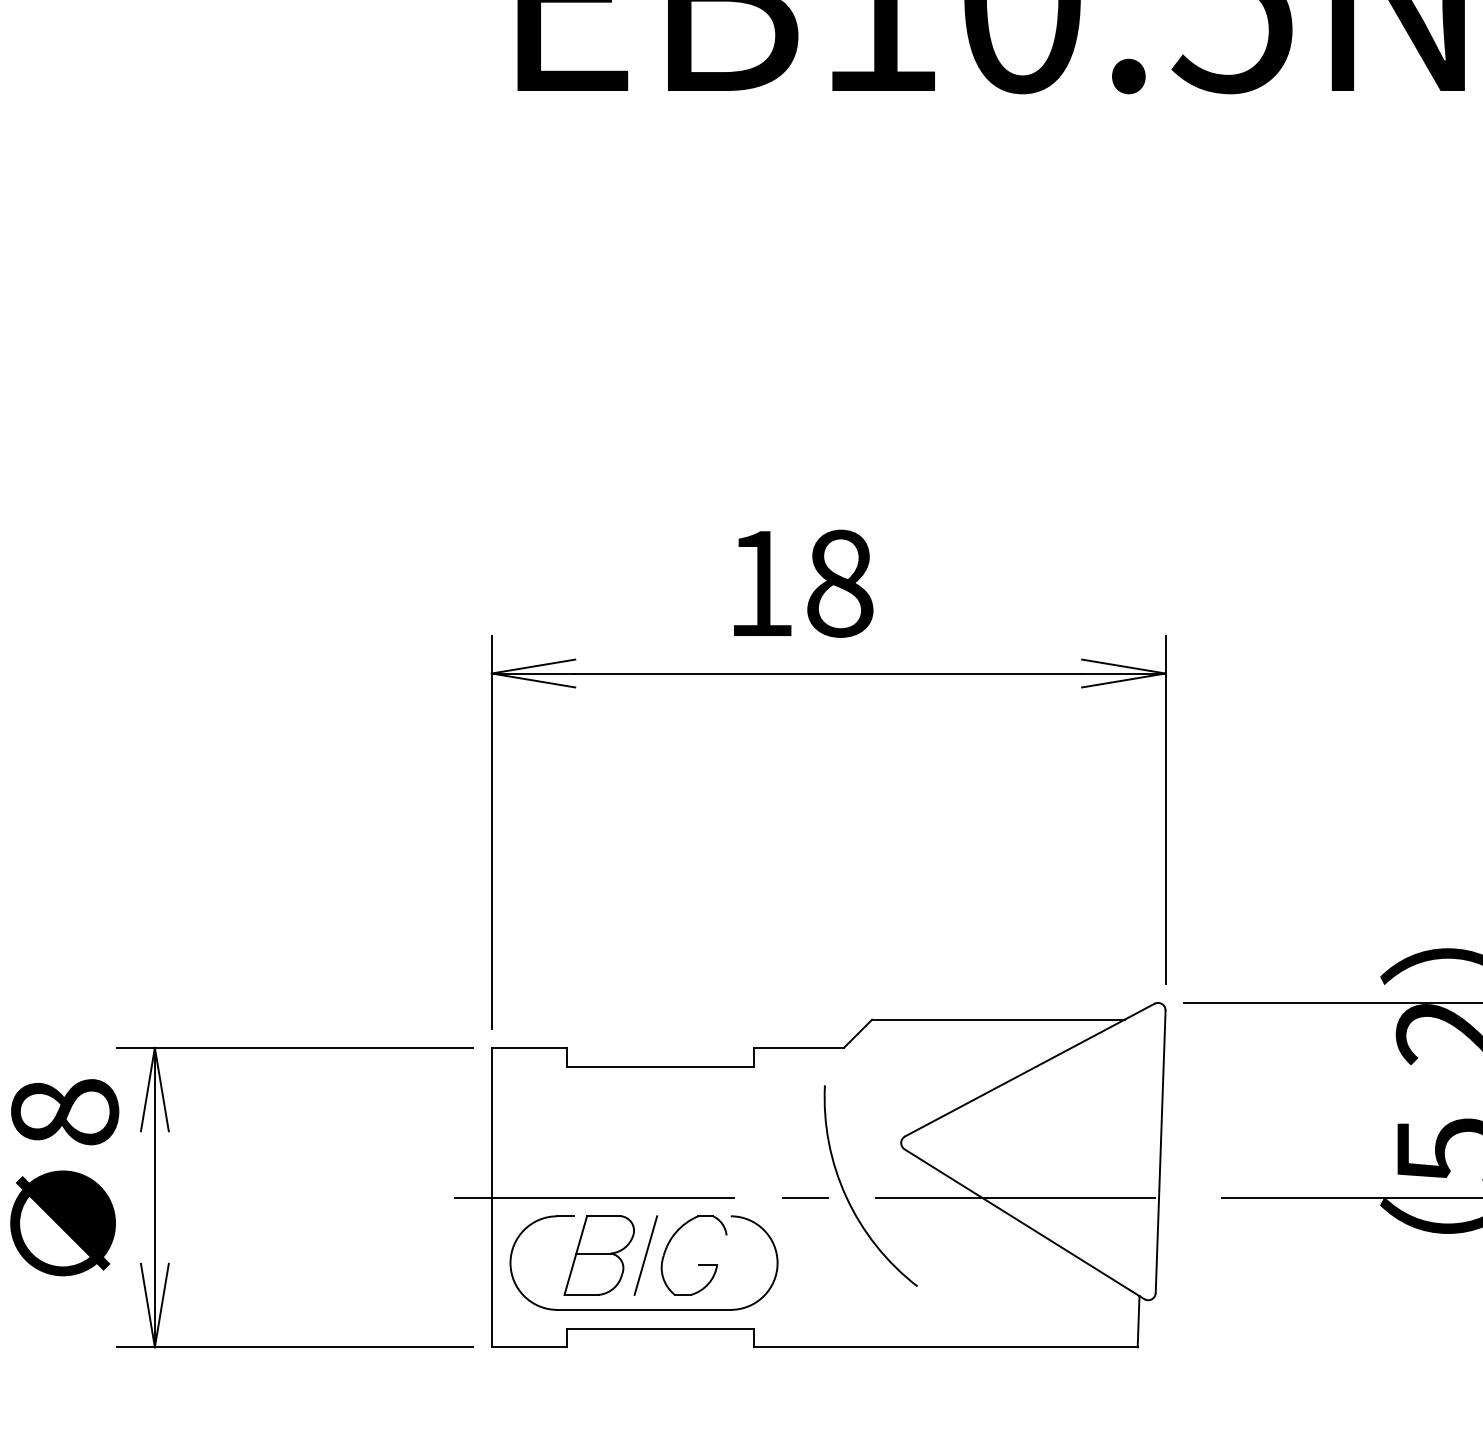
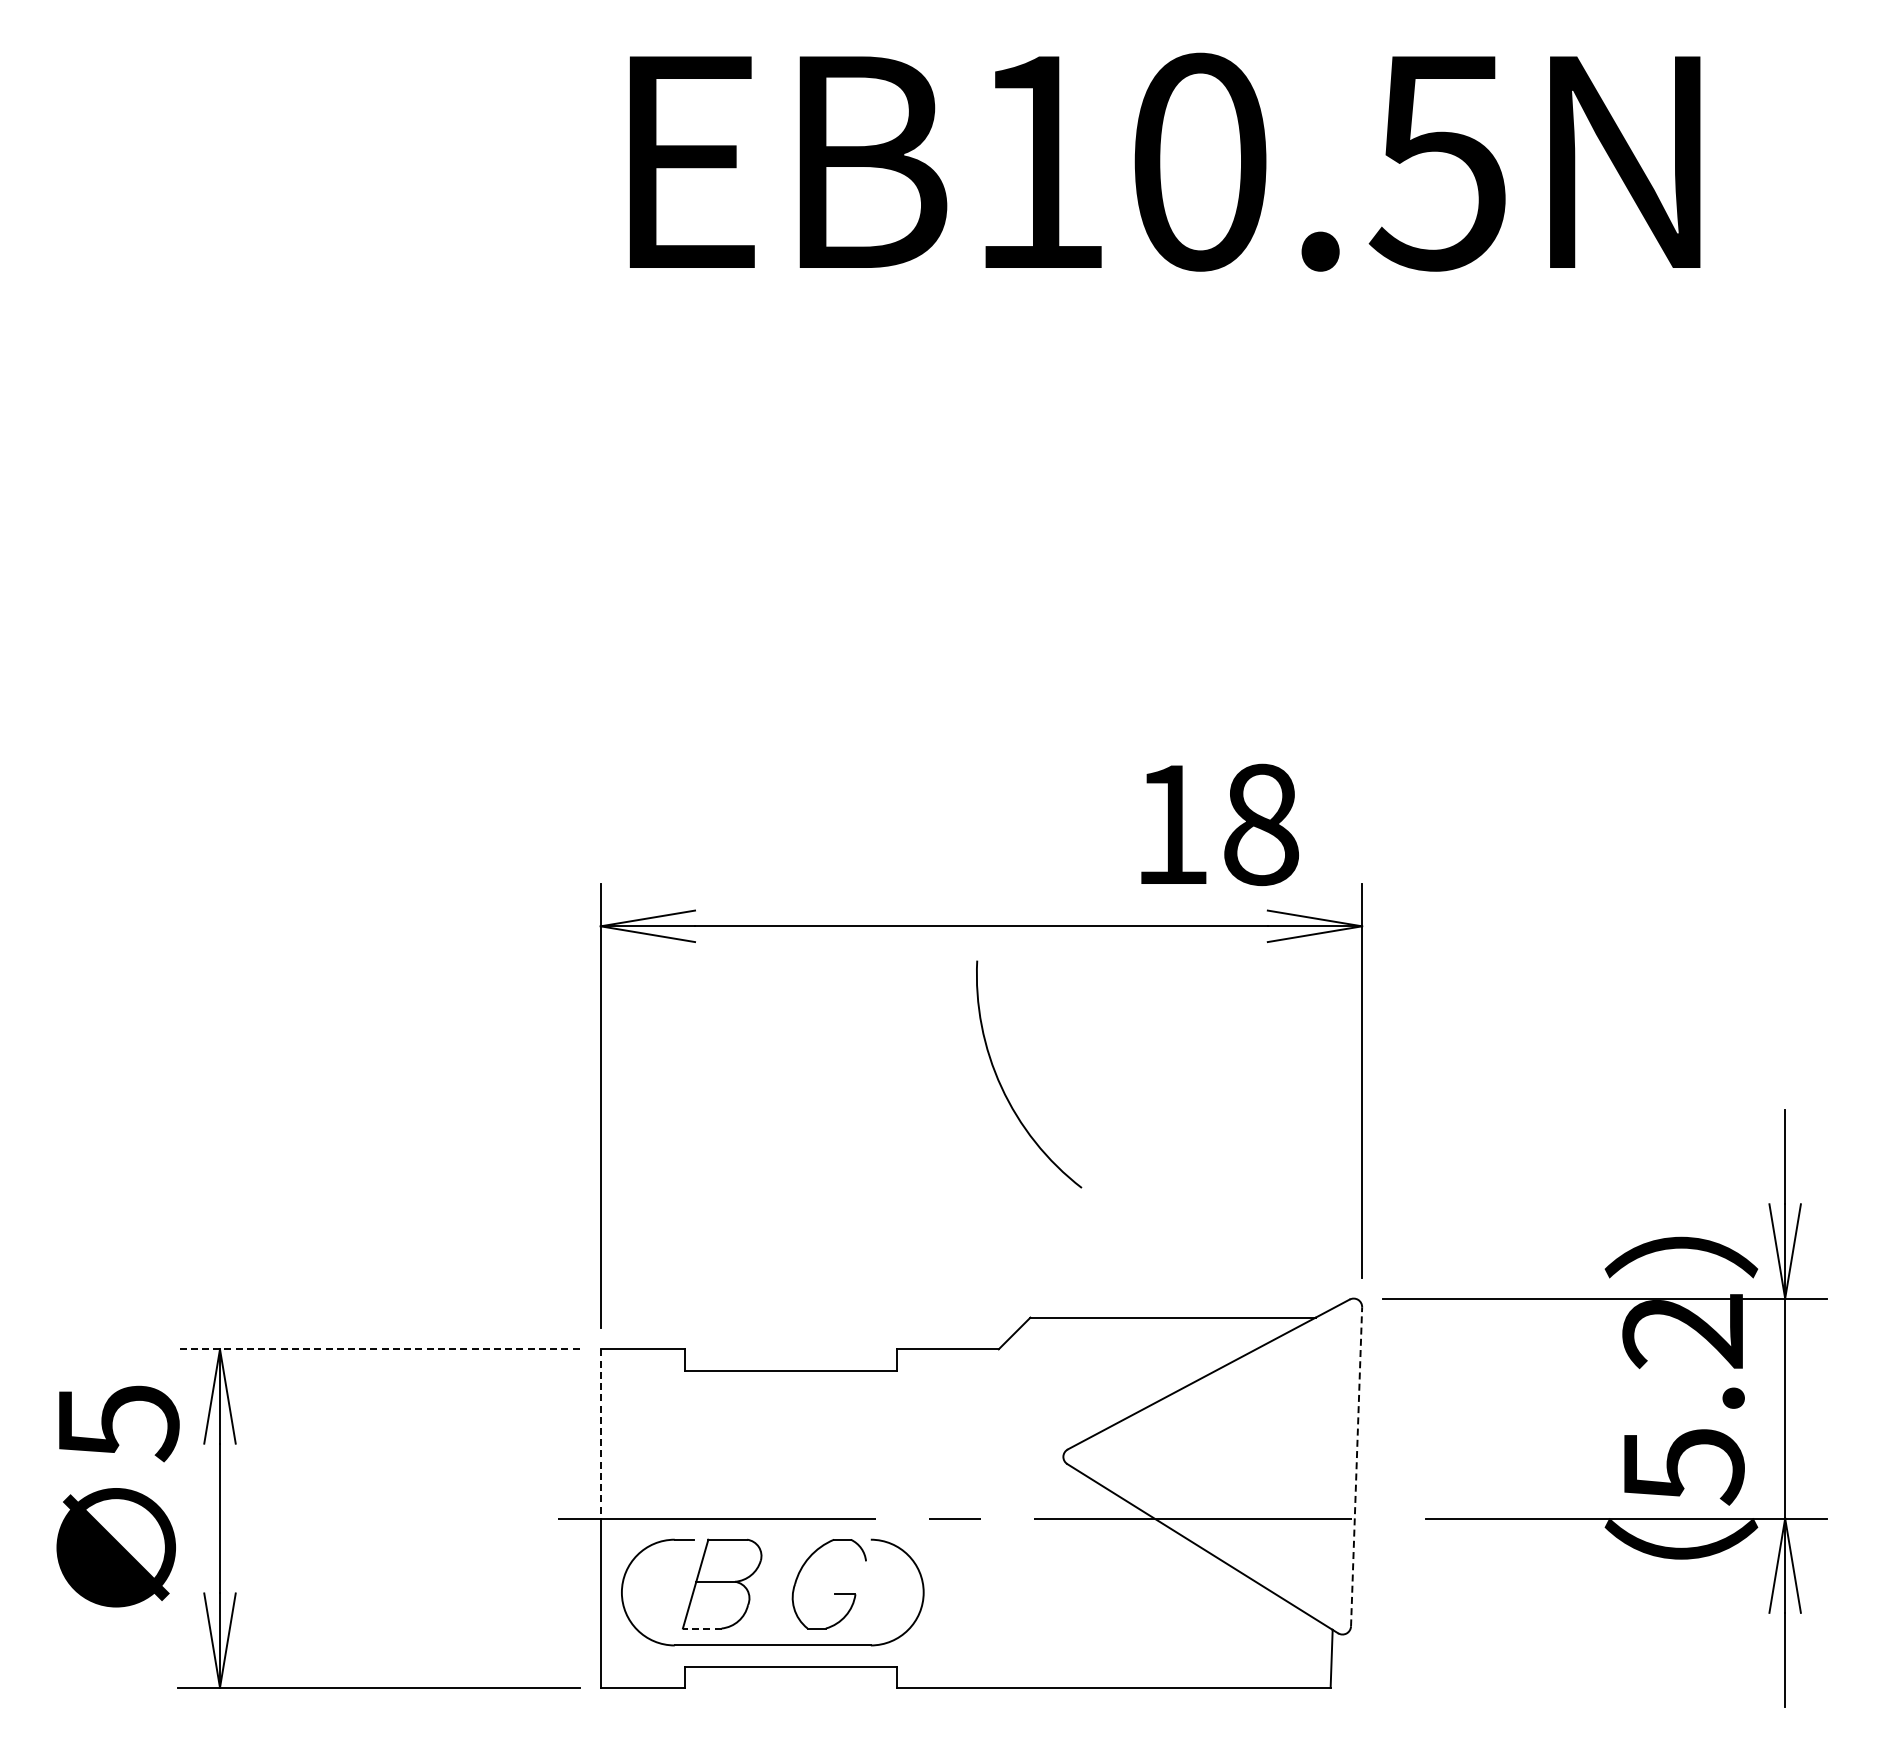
text: (803, 583) -> (1219, 824), moved
line: (295, 1047) -> (378, 1349), solid -> dashed
text: (65, 1113) -> (118, 1423), 8 -> 5
line: (491, 1122) -> (600, 1433), solid -> dashed
line: (1160, 1151) -> (1356, 1466), solid -> dashed
arc: (848, 1198) -> (1003, 1088), moved
line: (645, 1255) -> (774, 1583), removed
line: (580, 1294) -> (701, 1628), solid -> dashed

